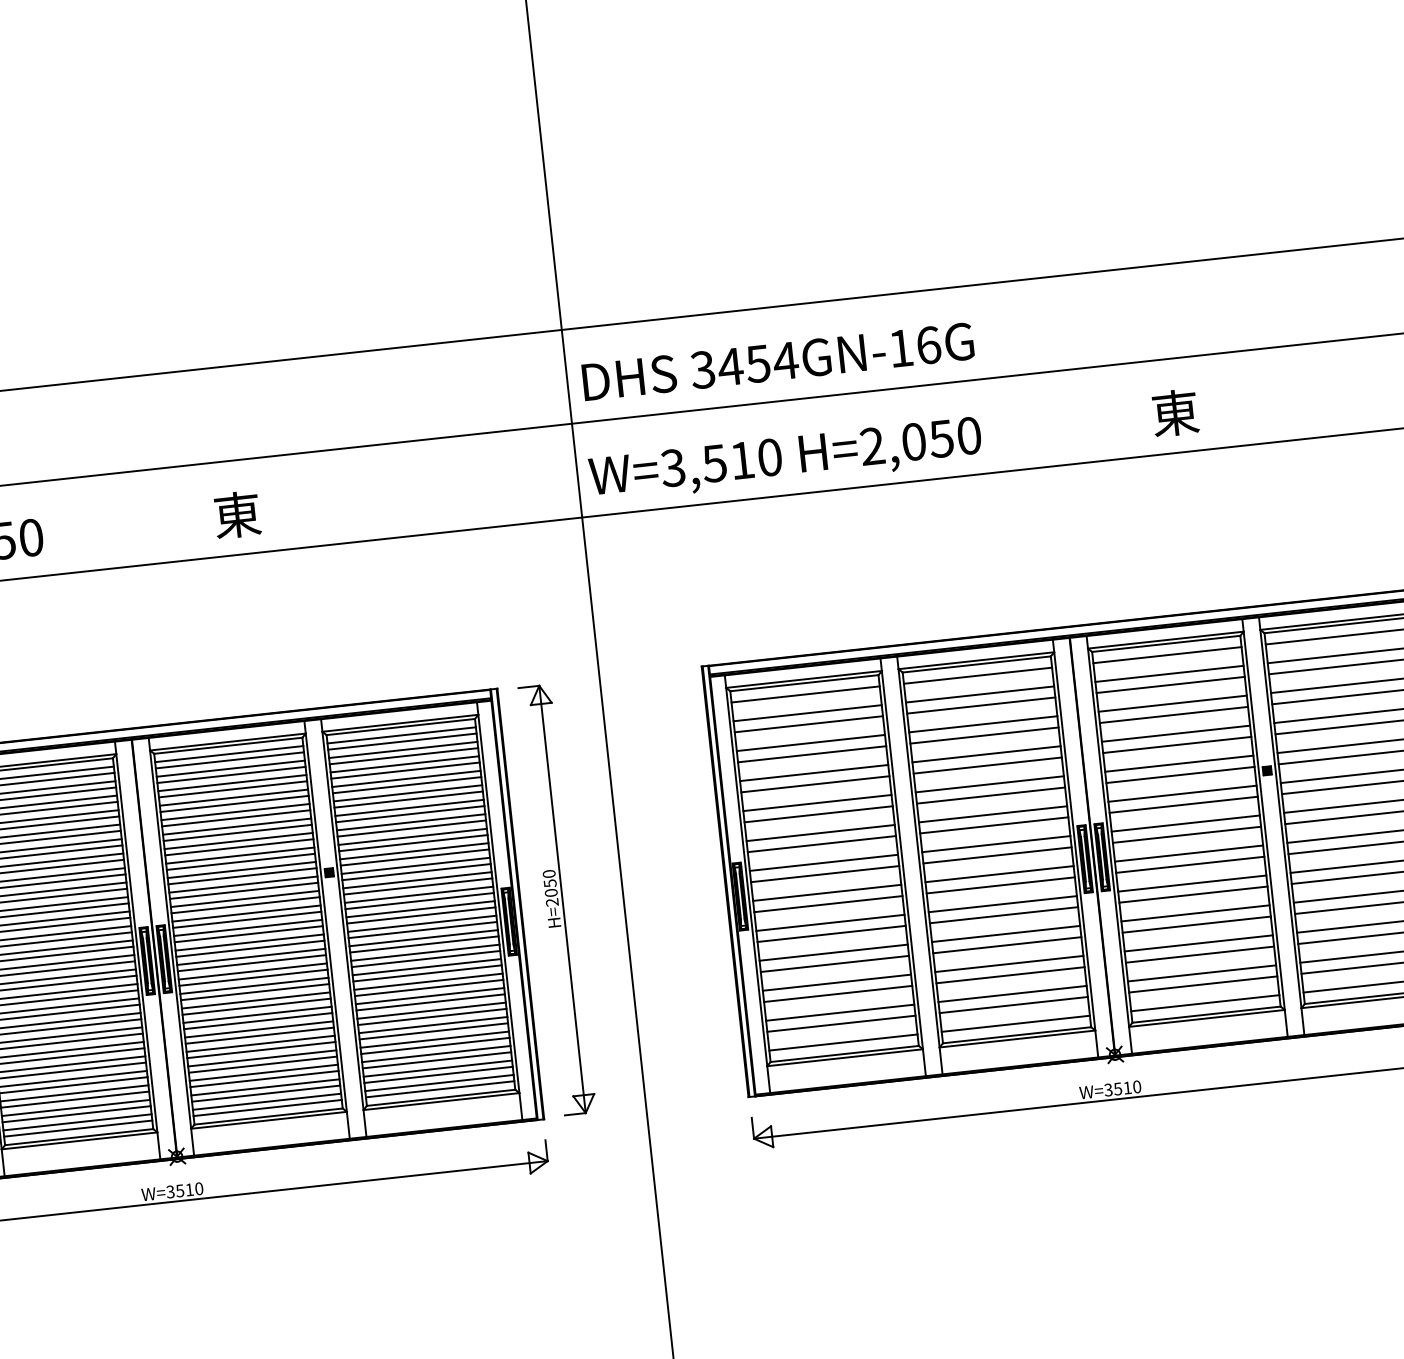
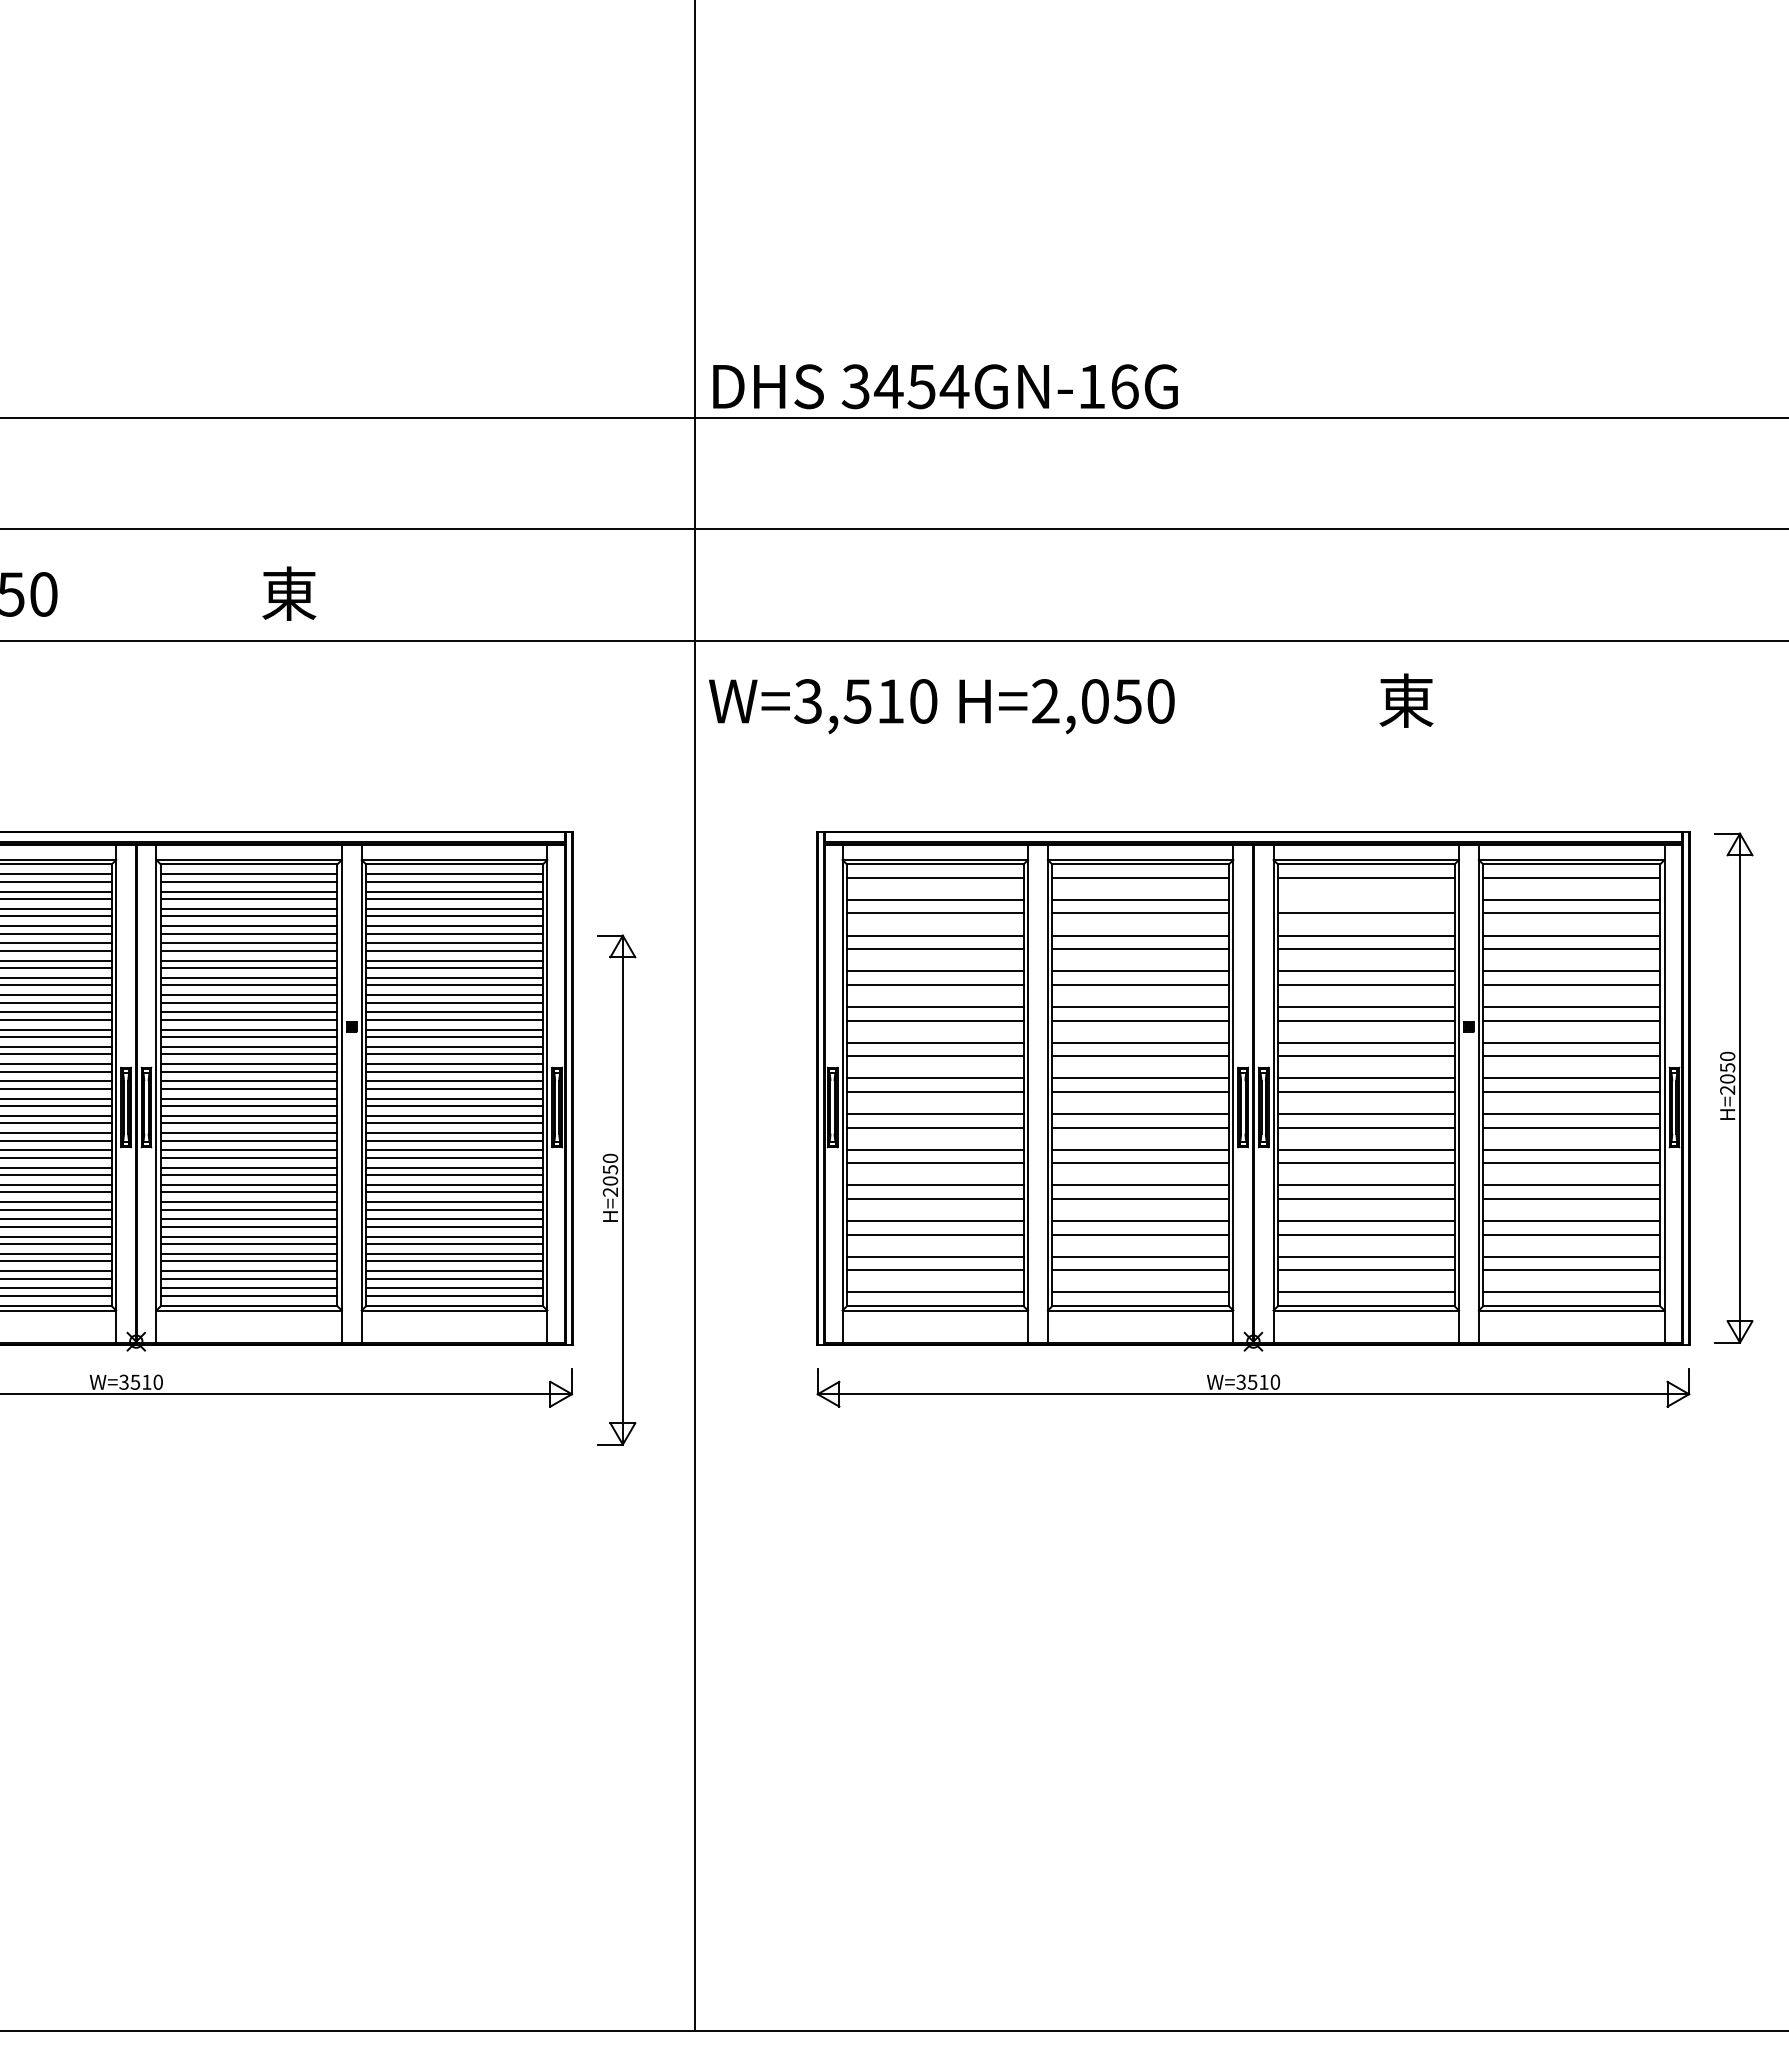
text: (778, 361) -> (945, 386), moved
text: (894, 445) -> (1071, 703), moved
line: (1169, 674) -> (1366, 900), removed
part: (557, 899) -> (616, 1189), moved

